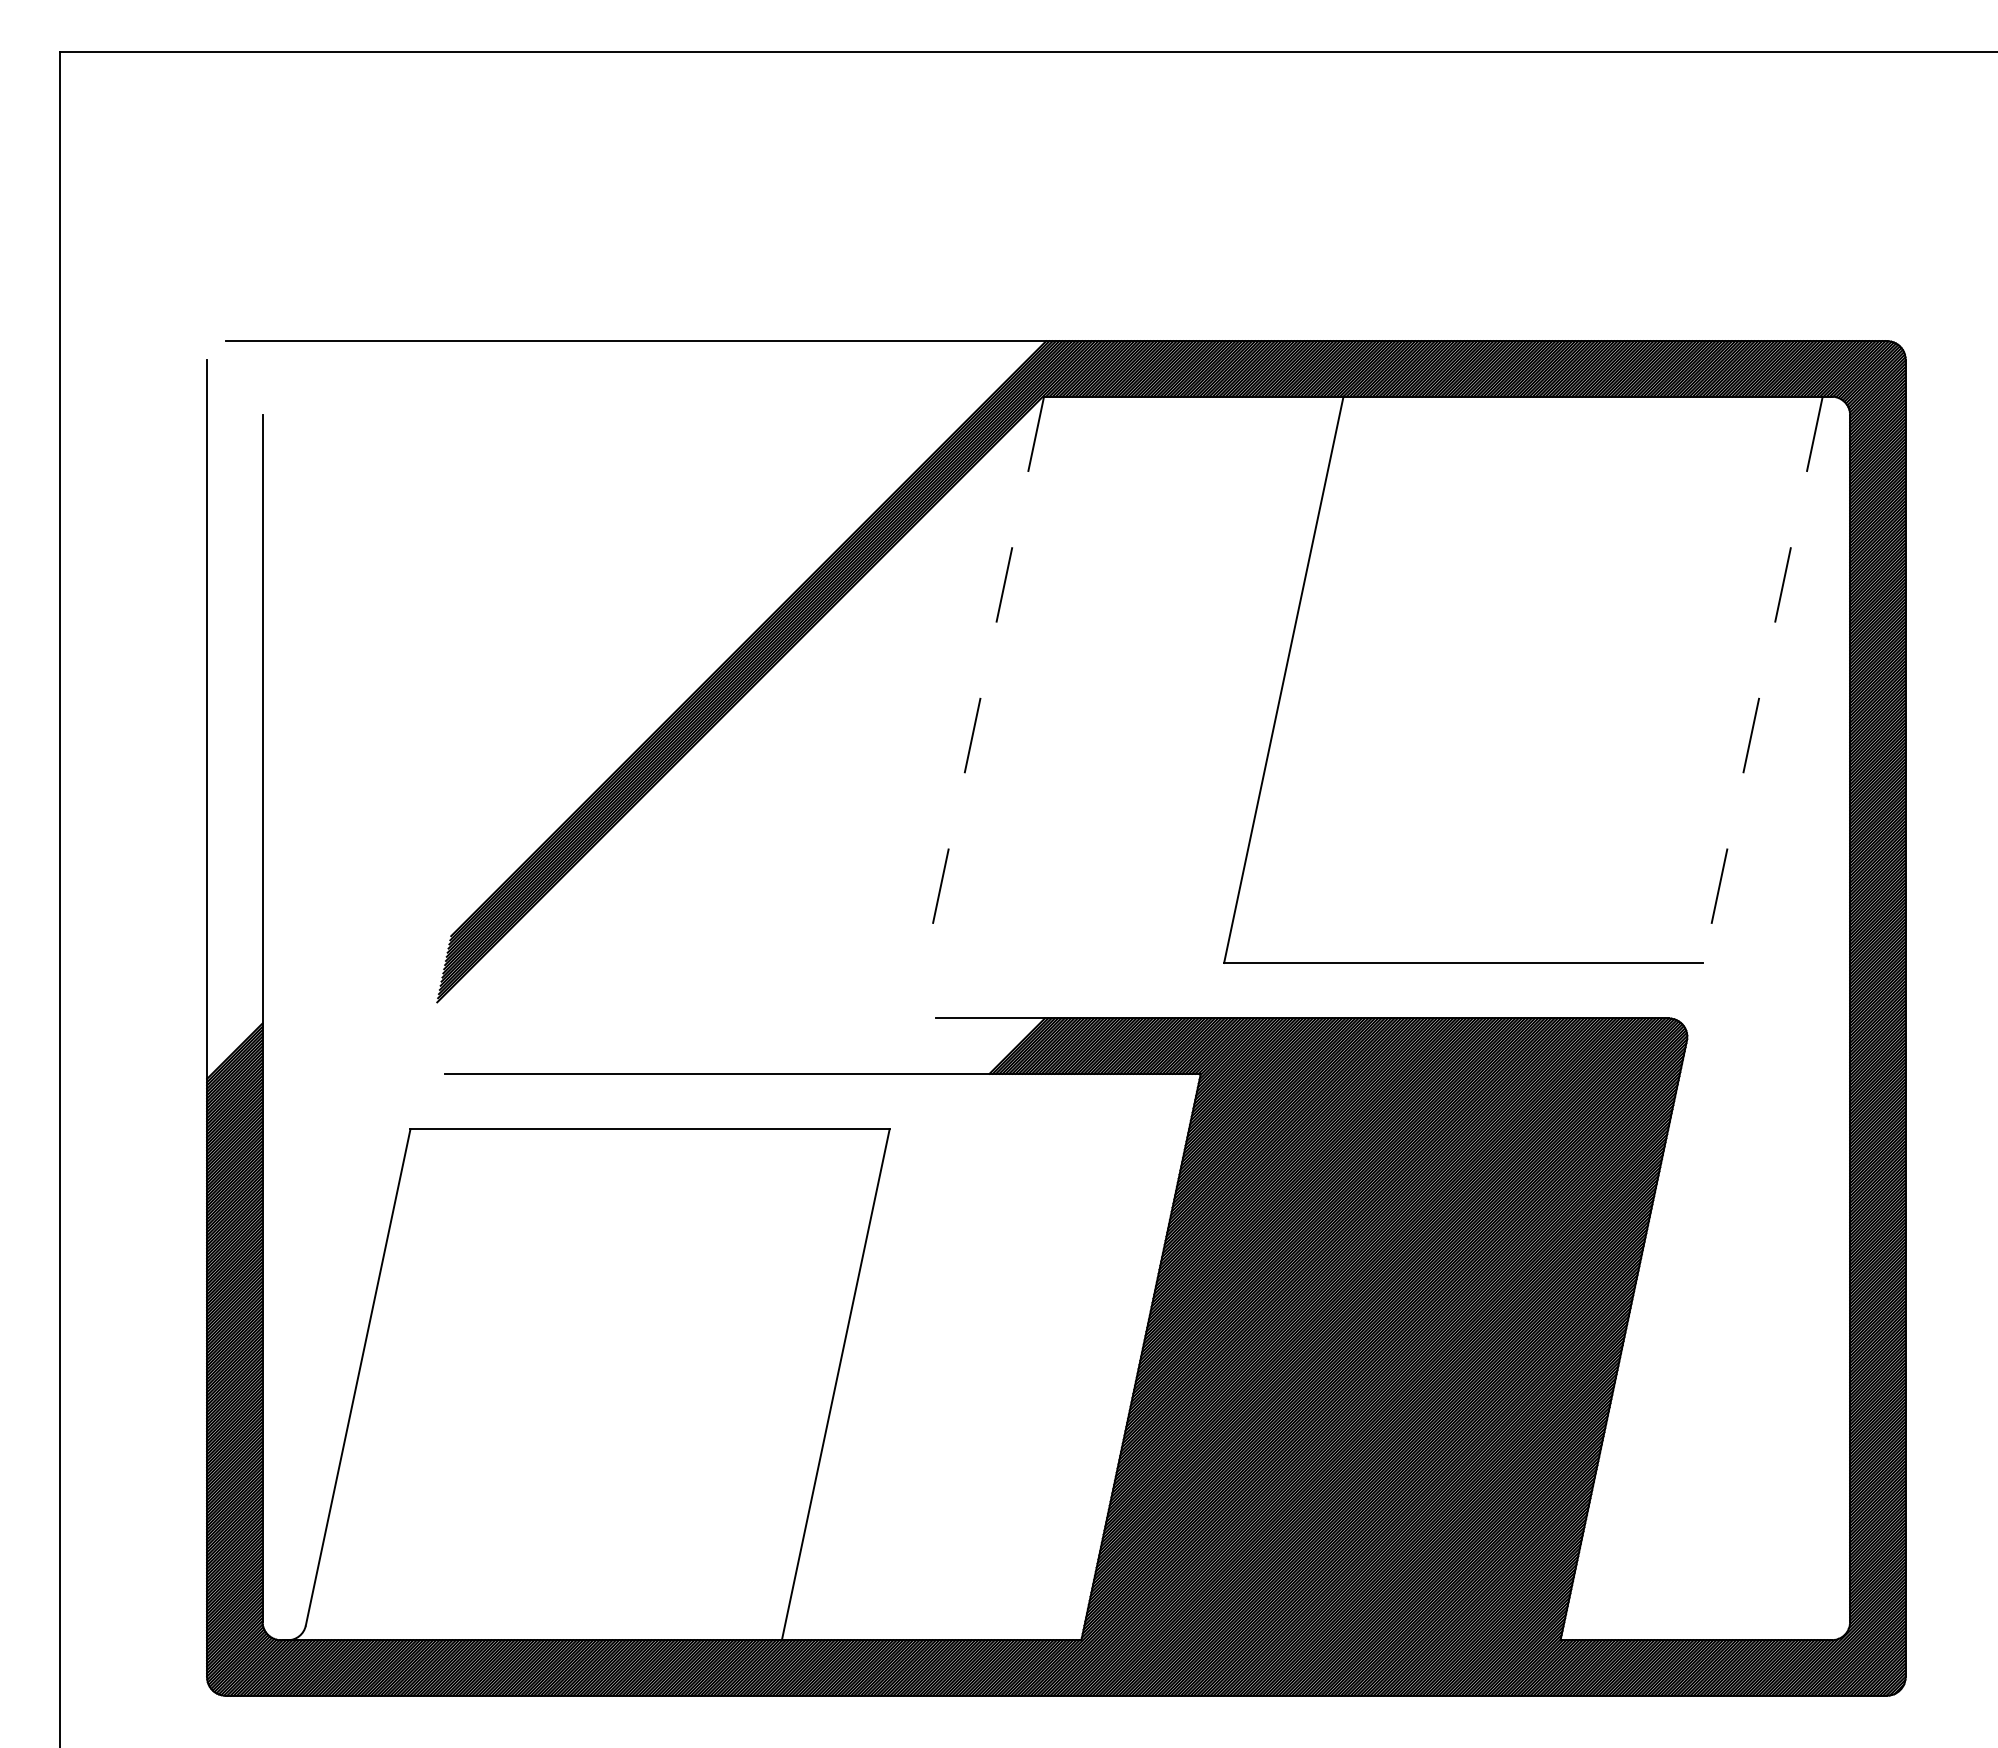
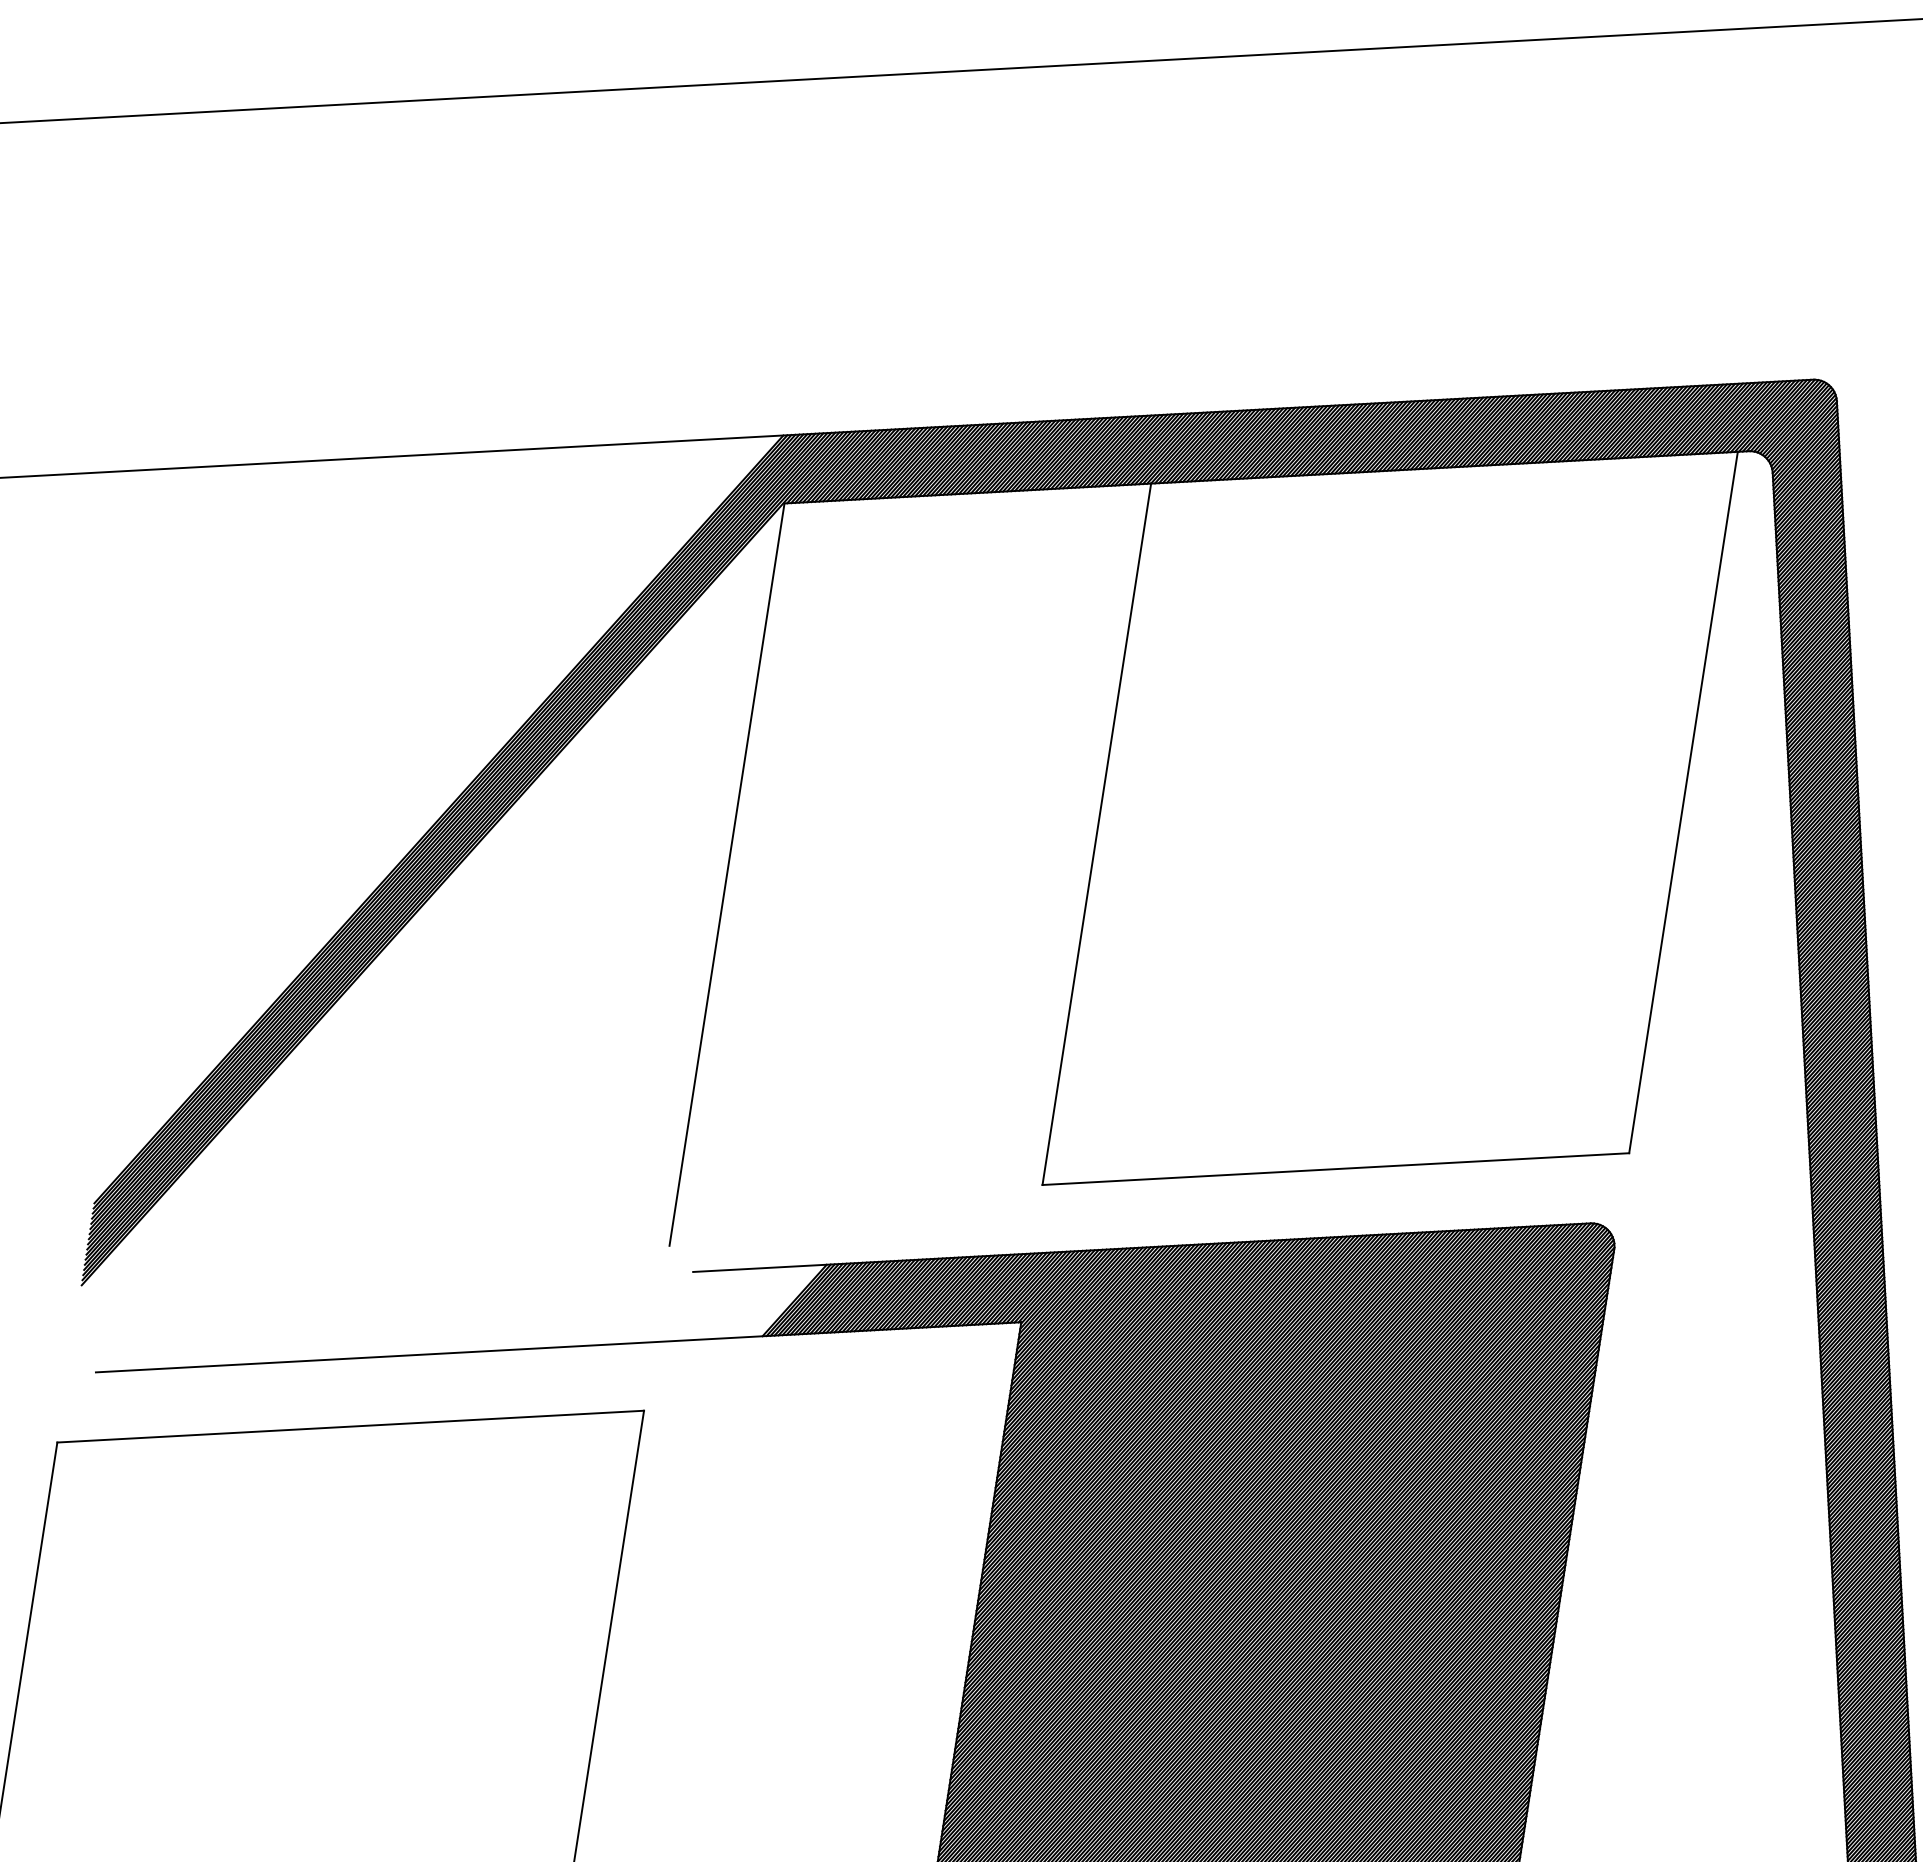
line: (1762, 680) -> (1682, 803), dashed -> solid
line: (980, 696) -> (726, 874), dashed -> solid

